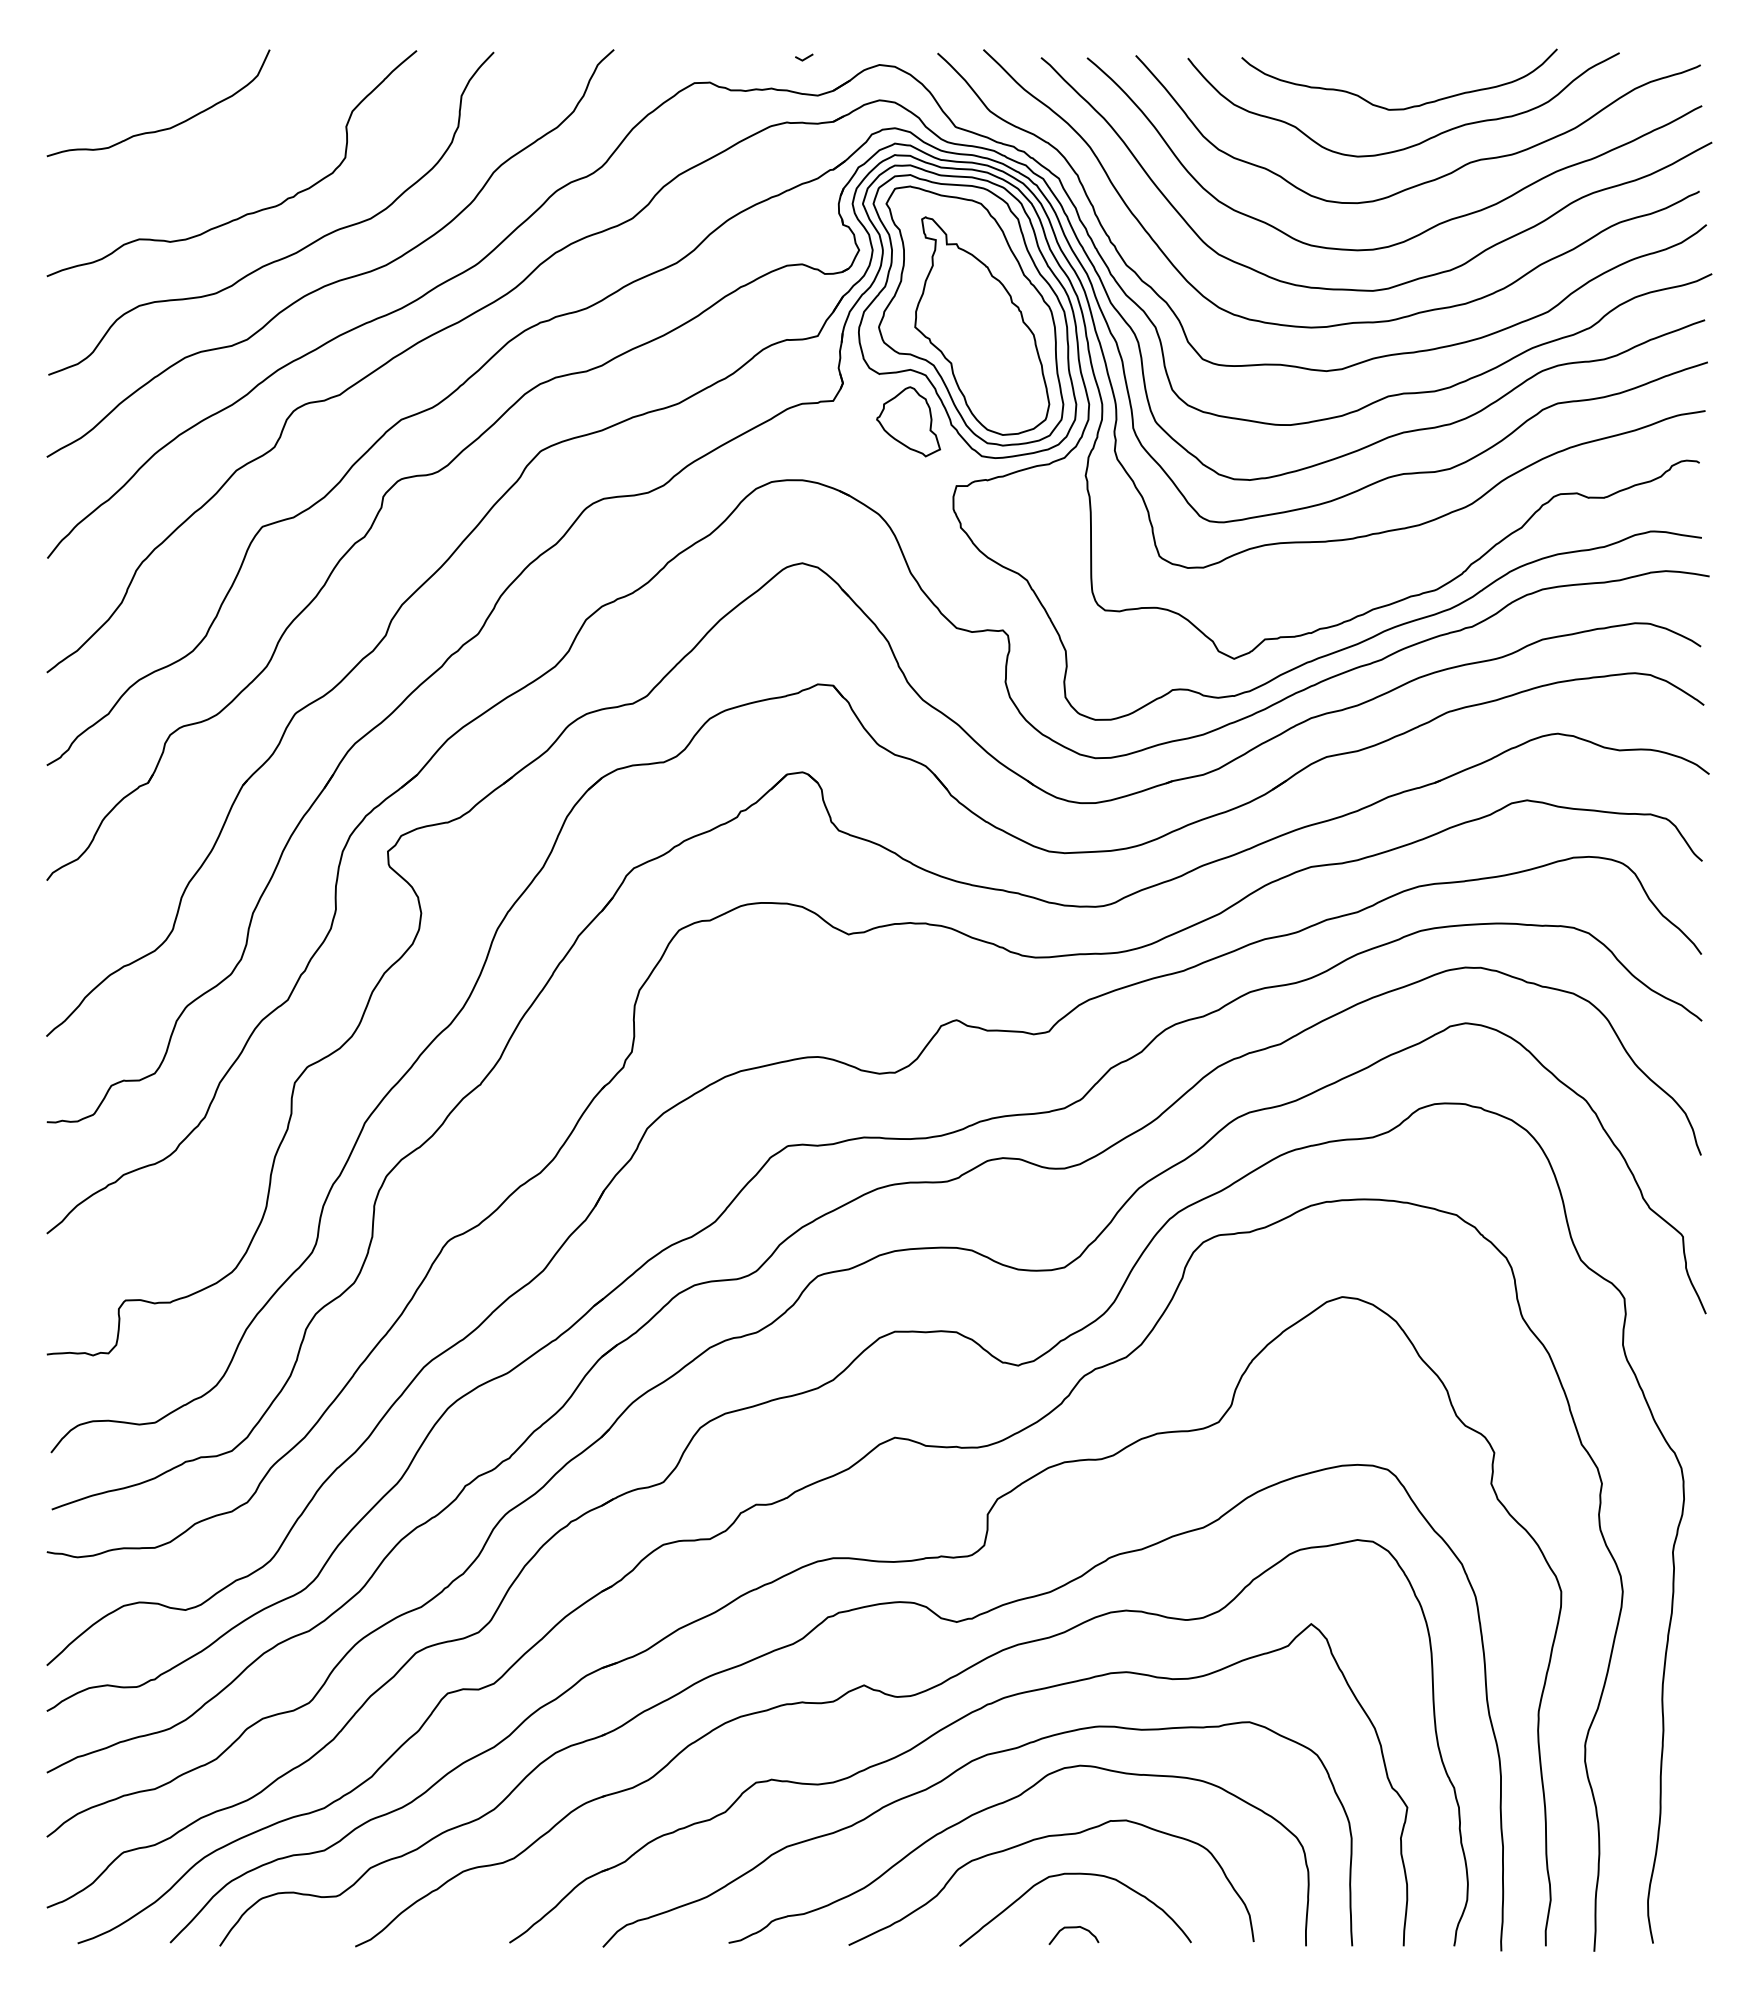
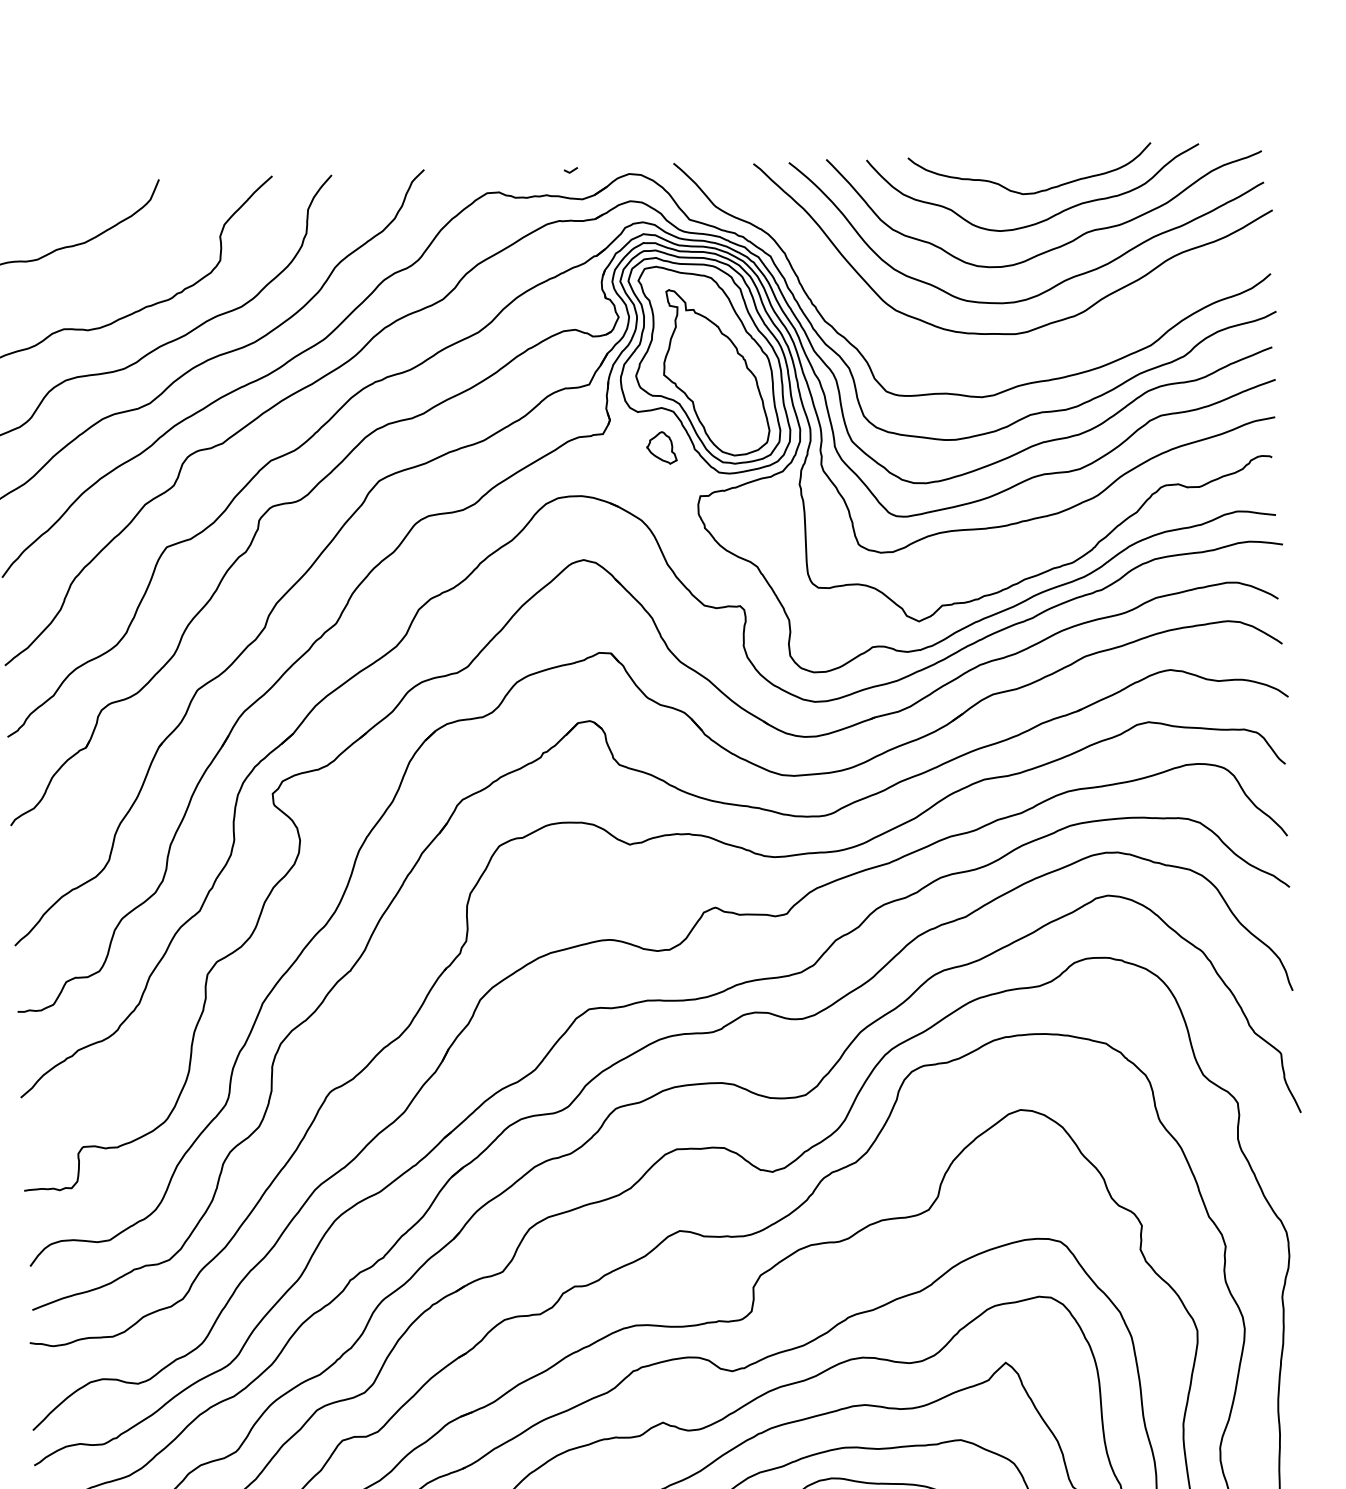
curve: (1355, 321) -> (1003, 358), removed
part: (908, 421) -> (661, 447), size x0.6

